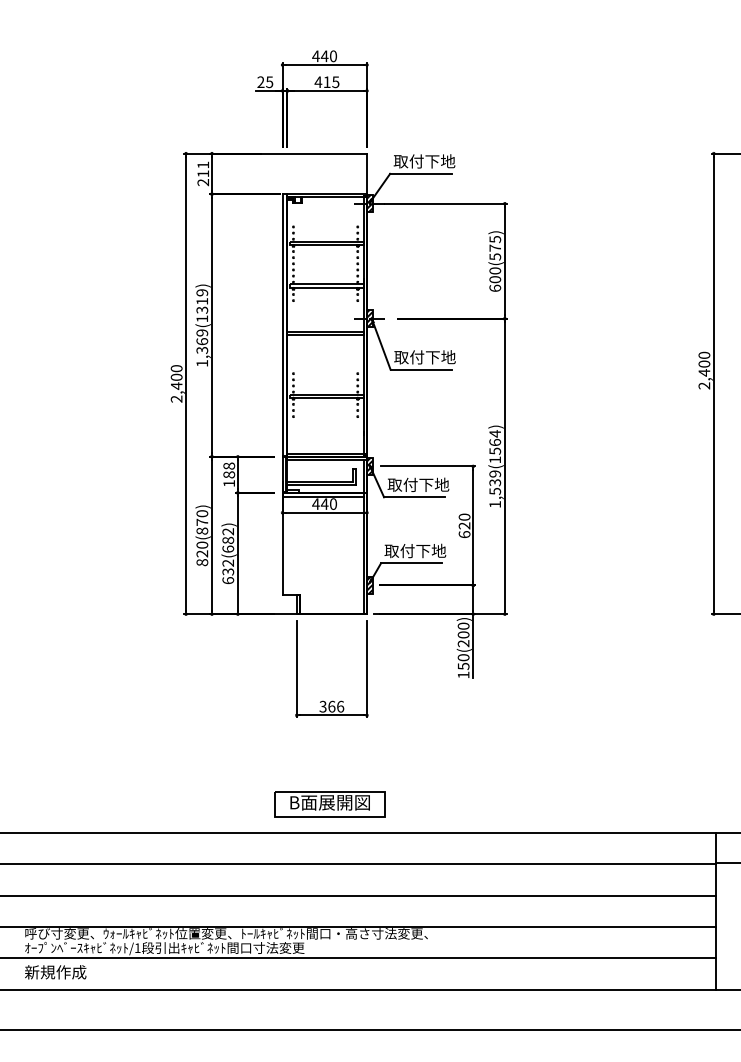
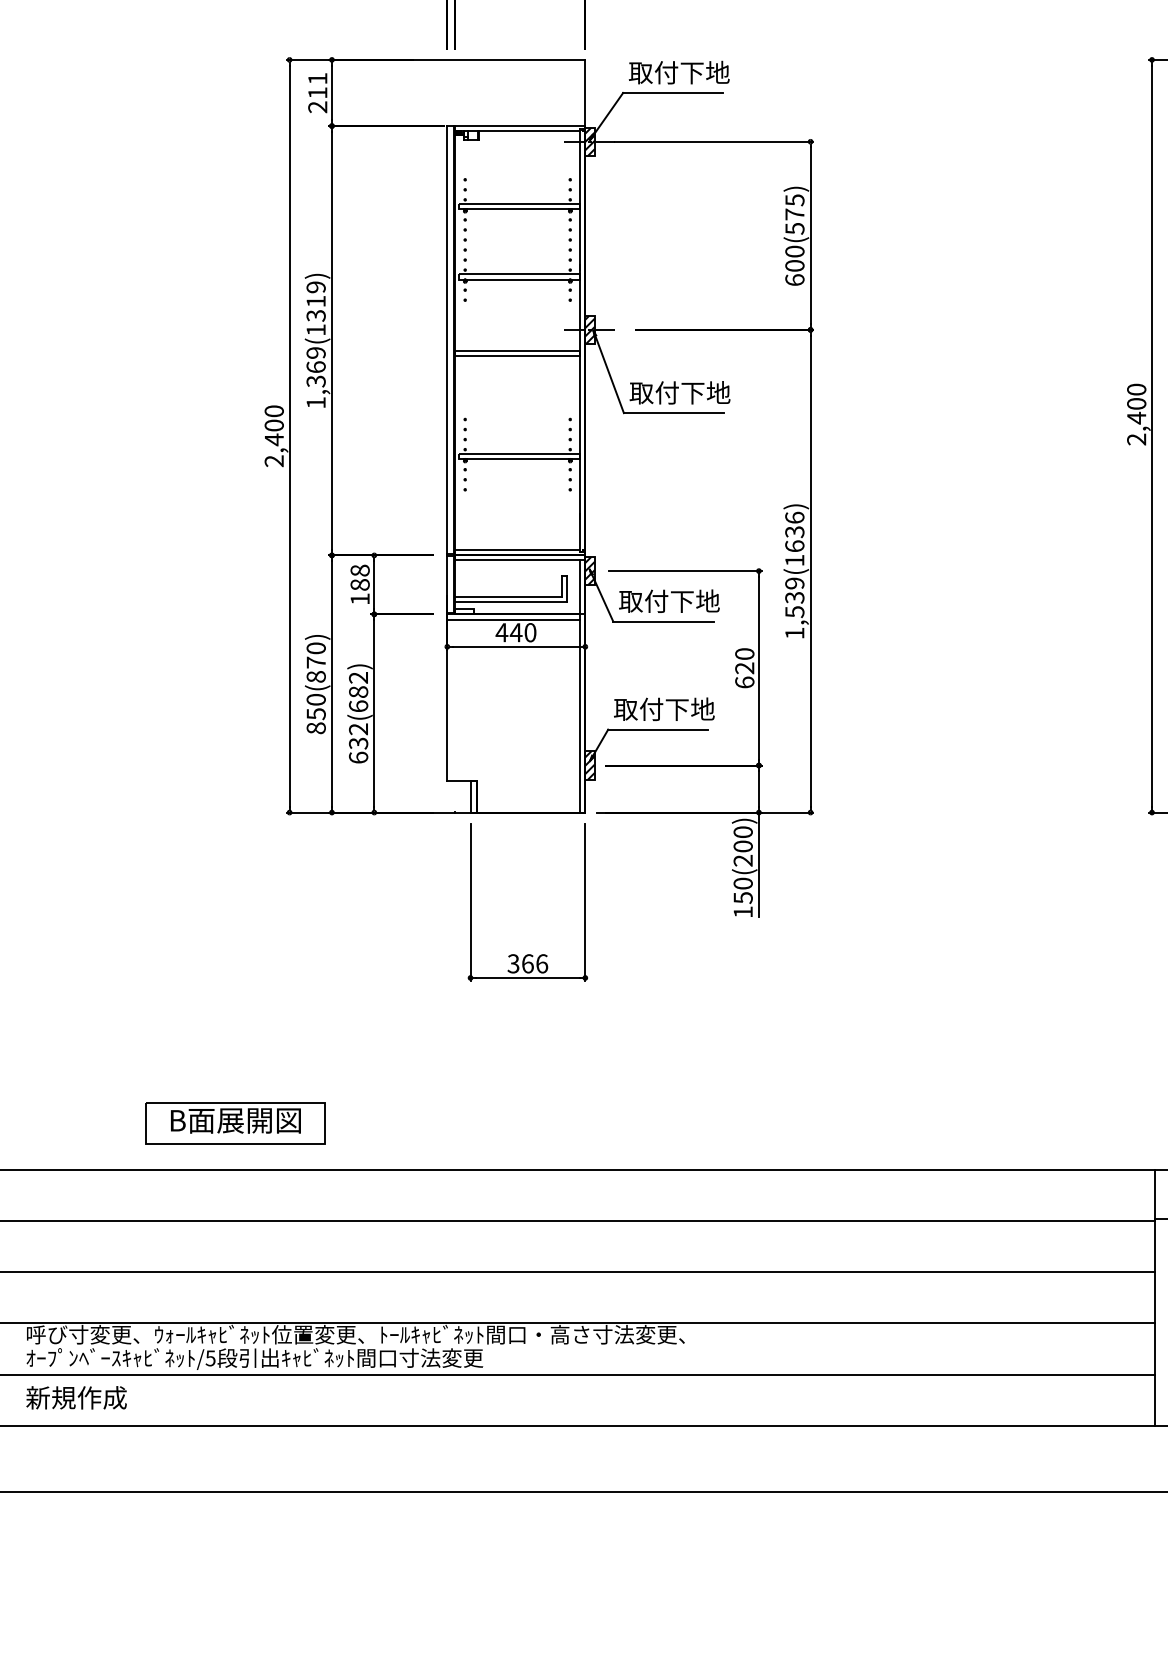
text: (495, 442) -> (795, 532), 1,539(1564) -> 1,539(1636)
text: (202, 553) -> (316, 713), 820(870) -> 850(870)
part: (329, 804) -> (234, 1123), moved
text: (137, 948) -> (210, 1358), /1 -> /5

